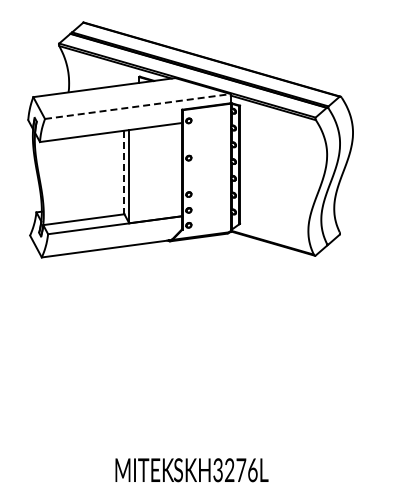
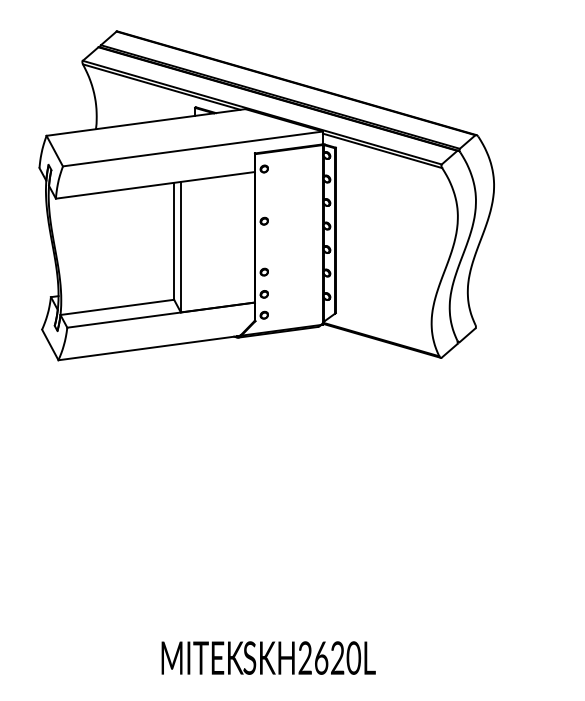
line: (137, 106) -> (192, 148), dashed -> solid
line: (124, 172) -> (174, 241), dashed -> solid
text: (235, 470) -> (329, 658), SKH3276L -> SKH2620L

